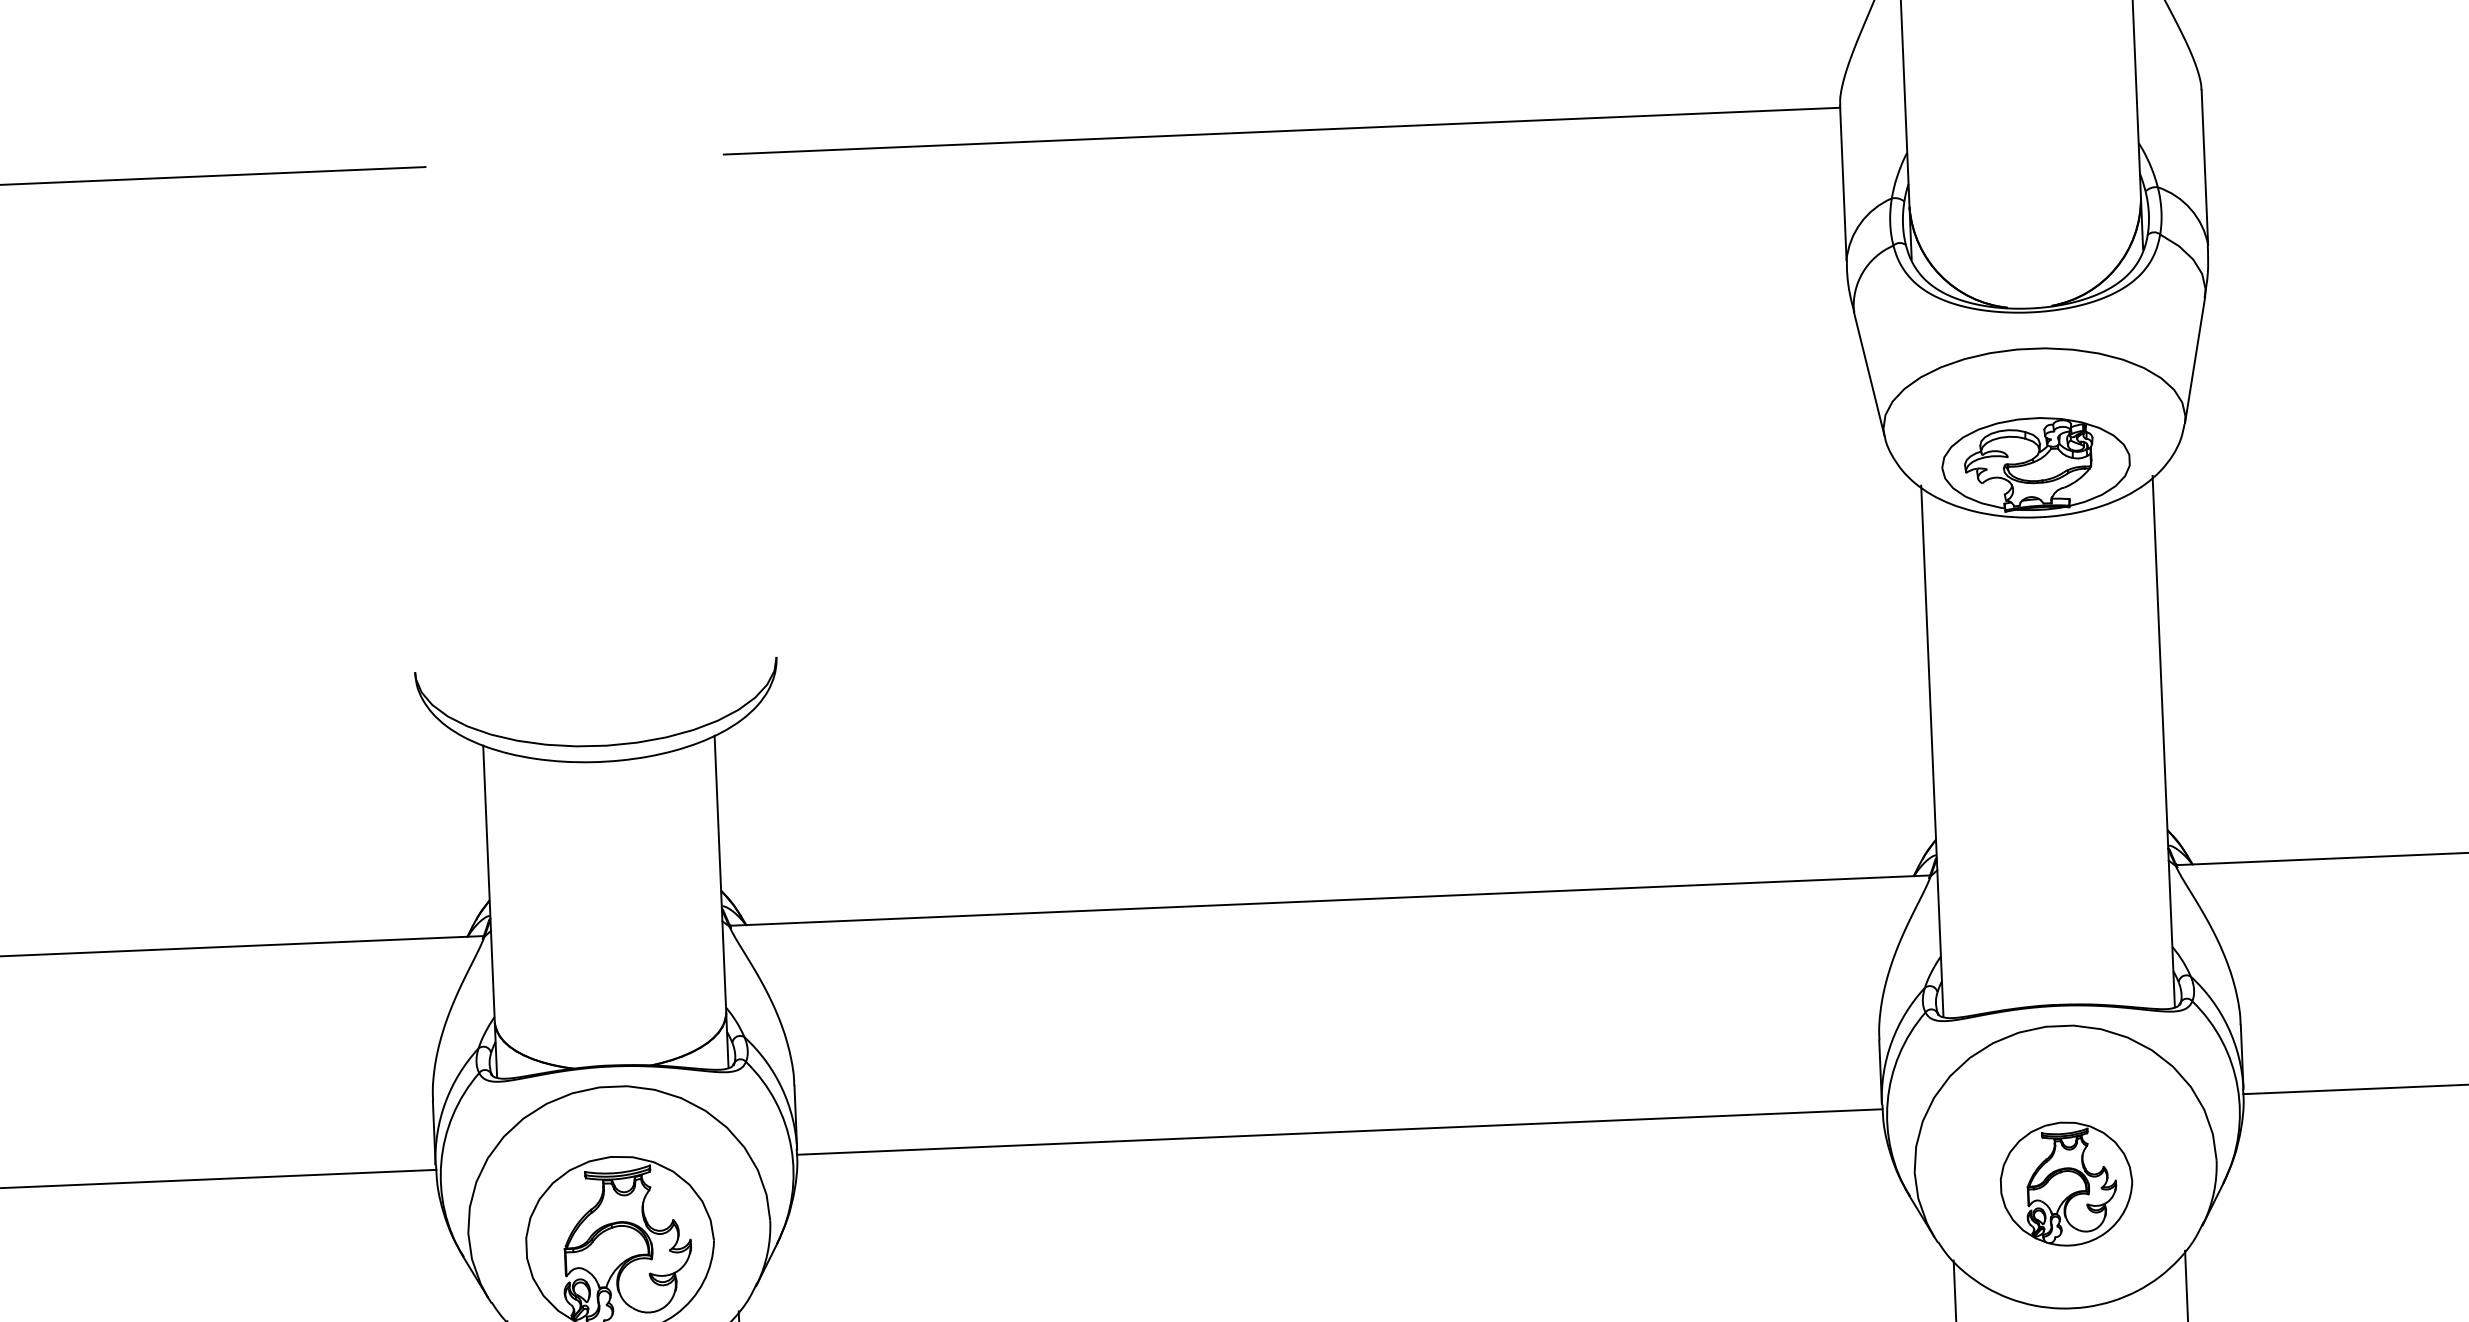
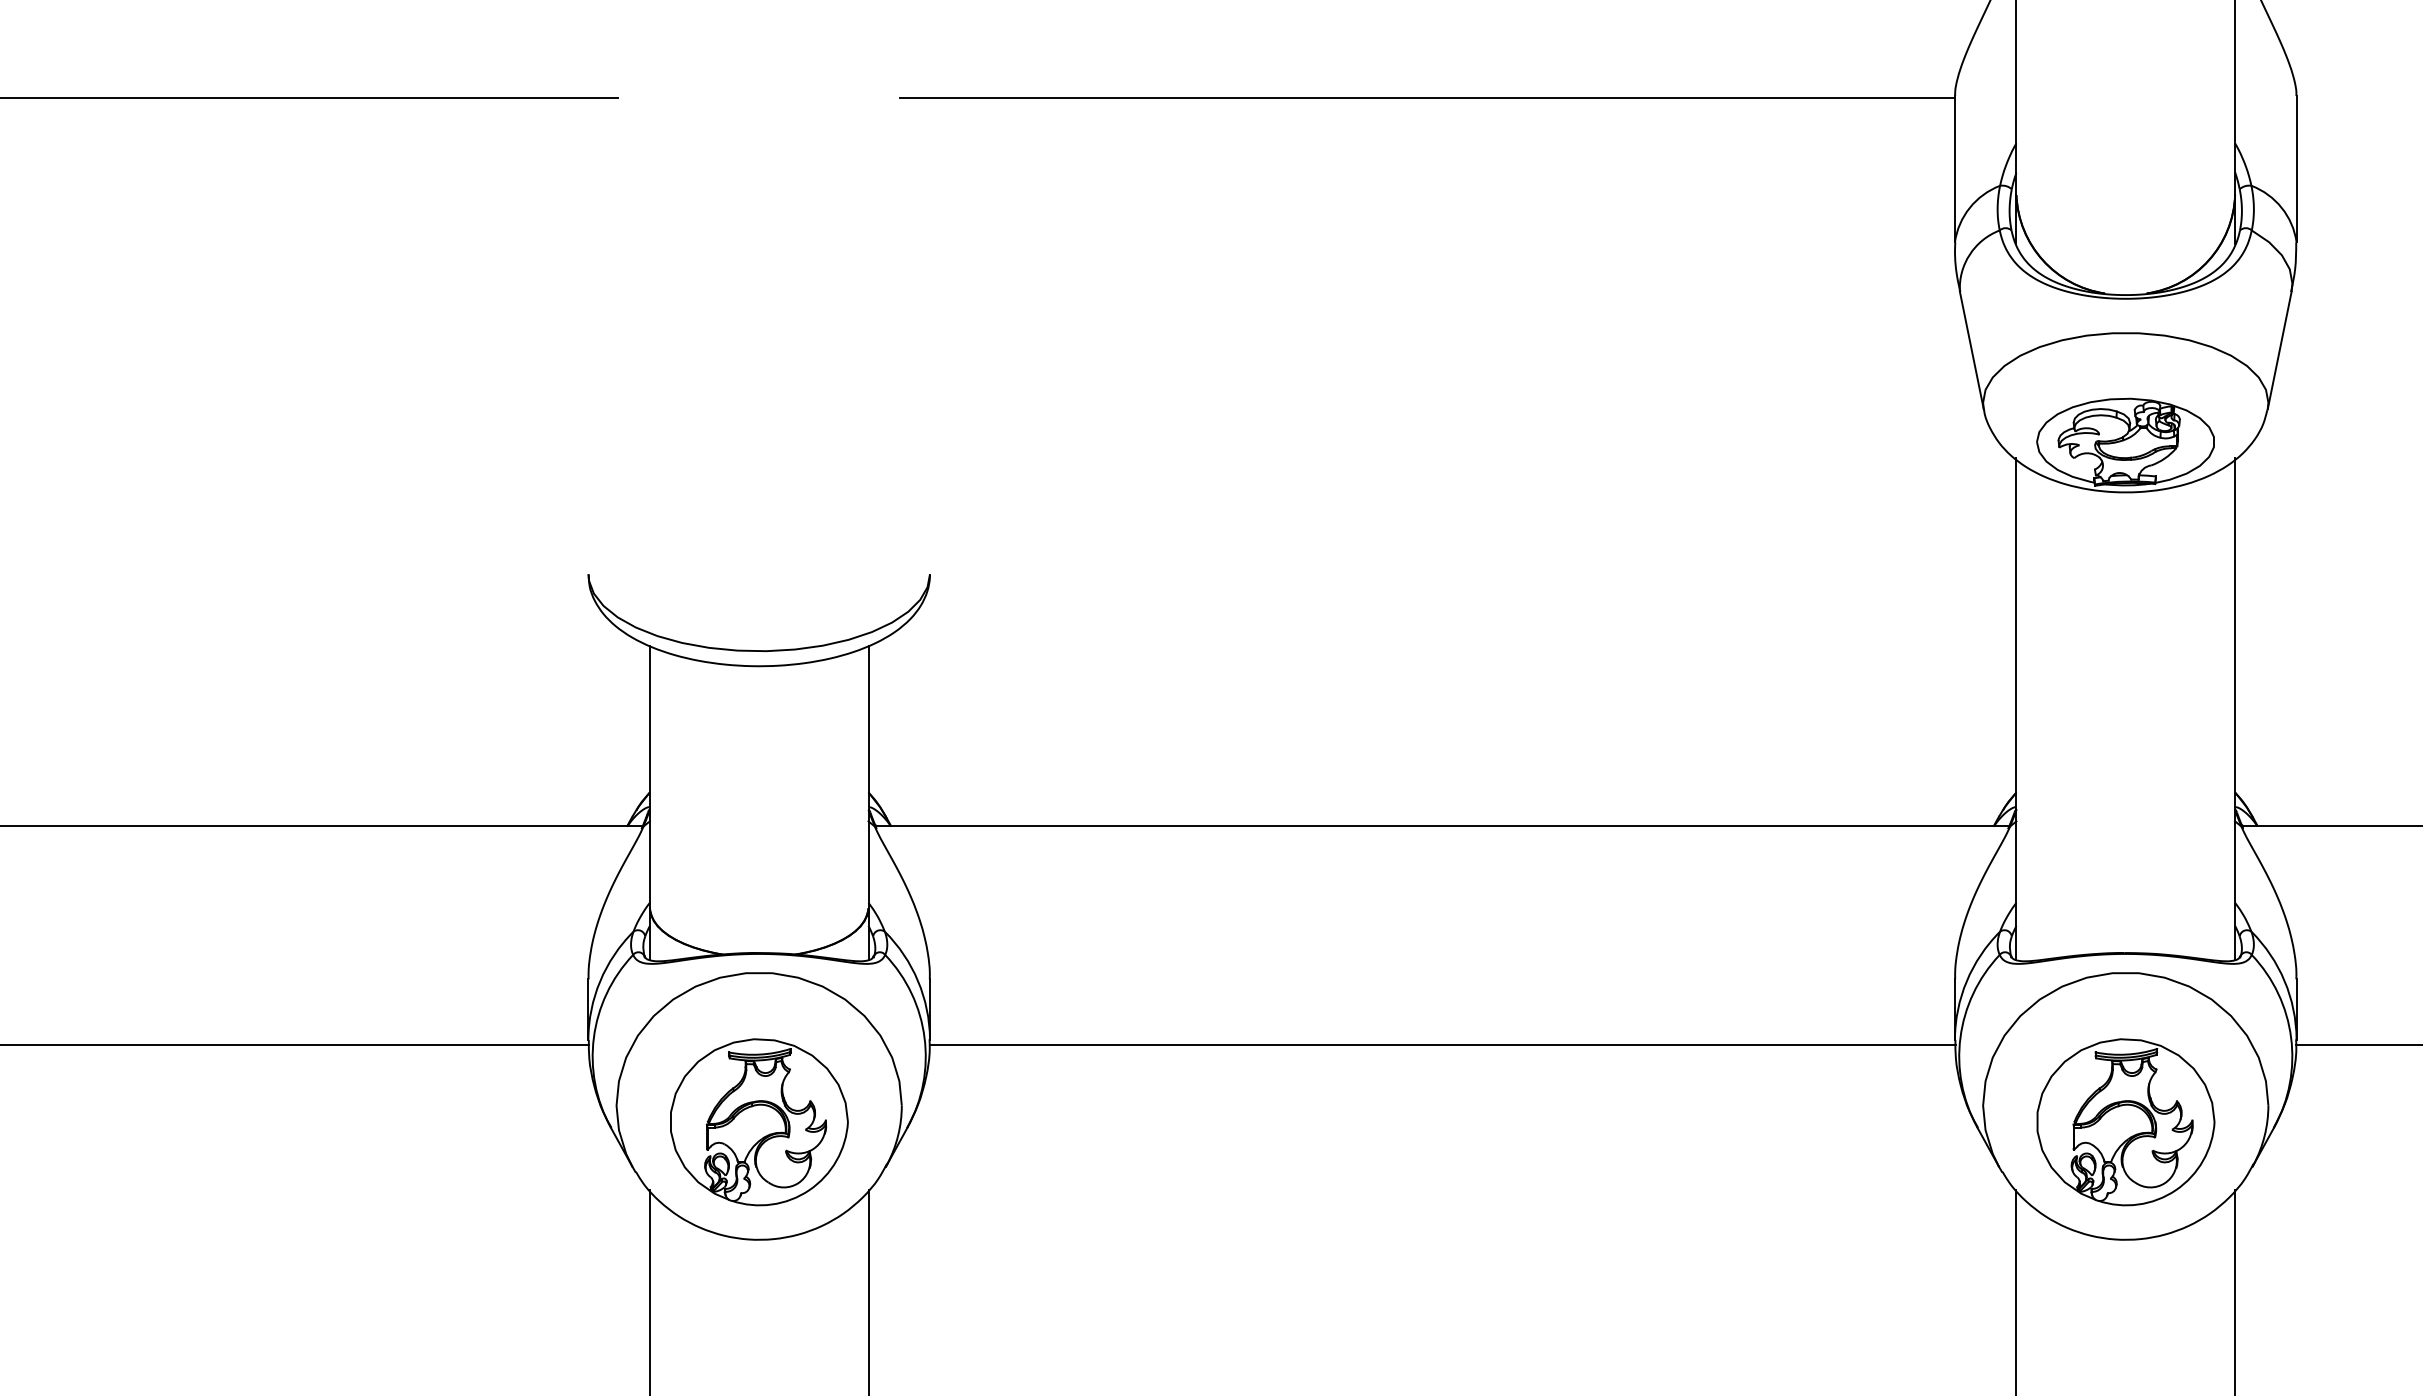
part: (2066, 1184) -> (2125, 1122), size x1.43

